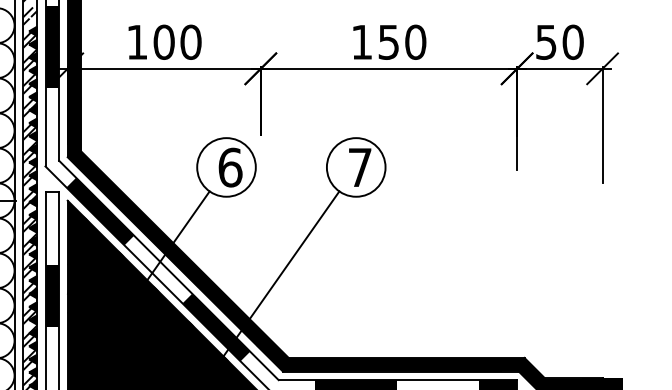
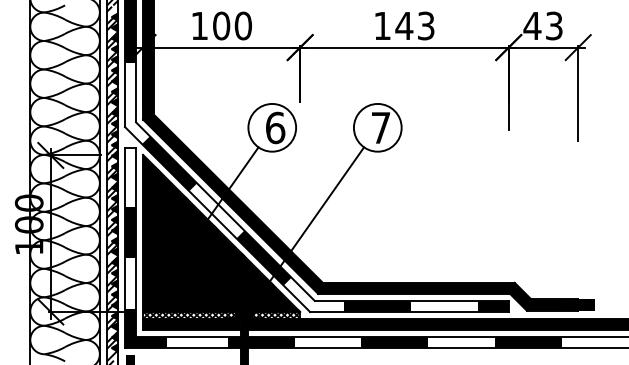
text: (401, 41) -> (414, 25), 150 -> 143
text: (558, 41) -> (542, 25), 50 -> 43

